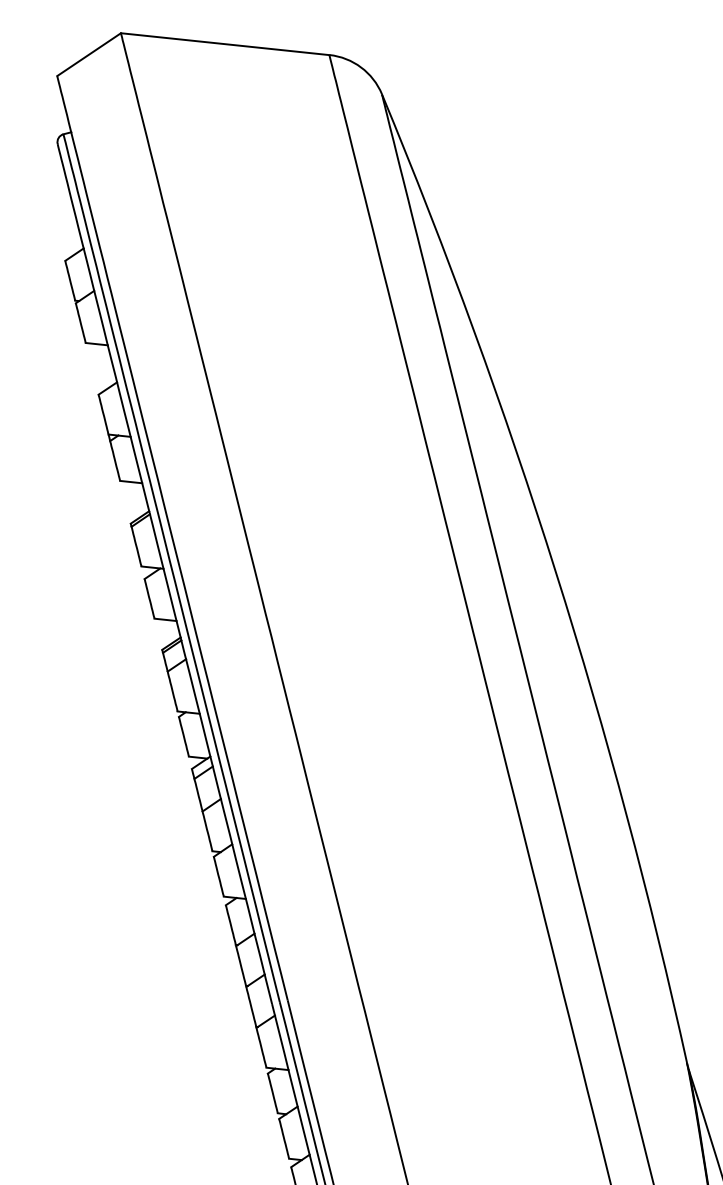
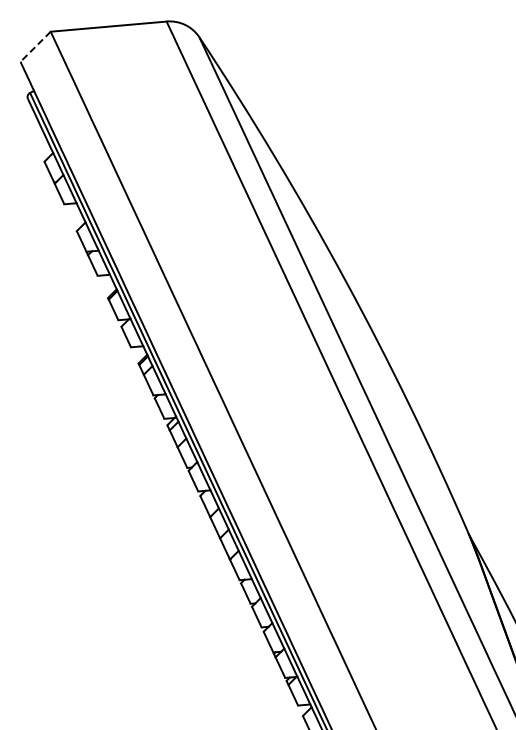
line: (88, 55) -> (35, 47), solid -> dashed

